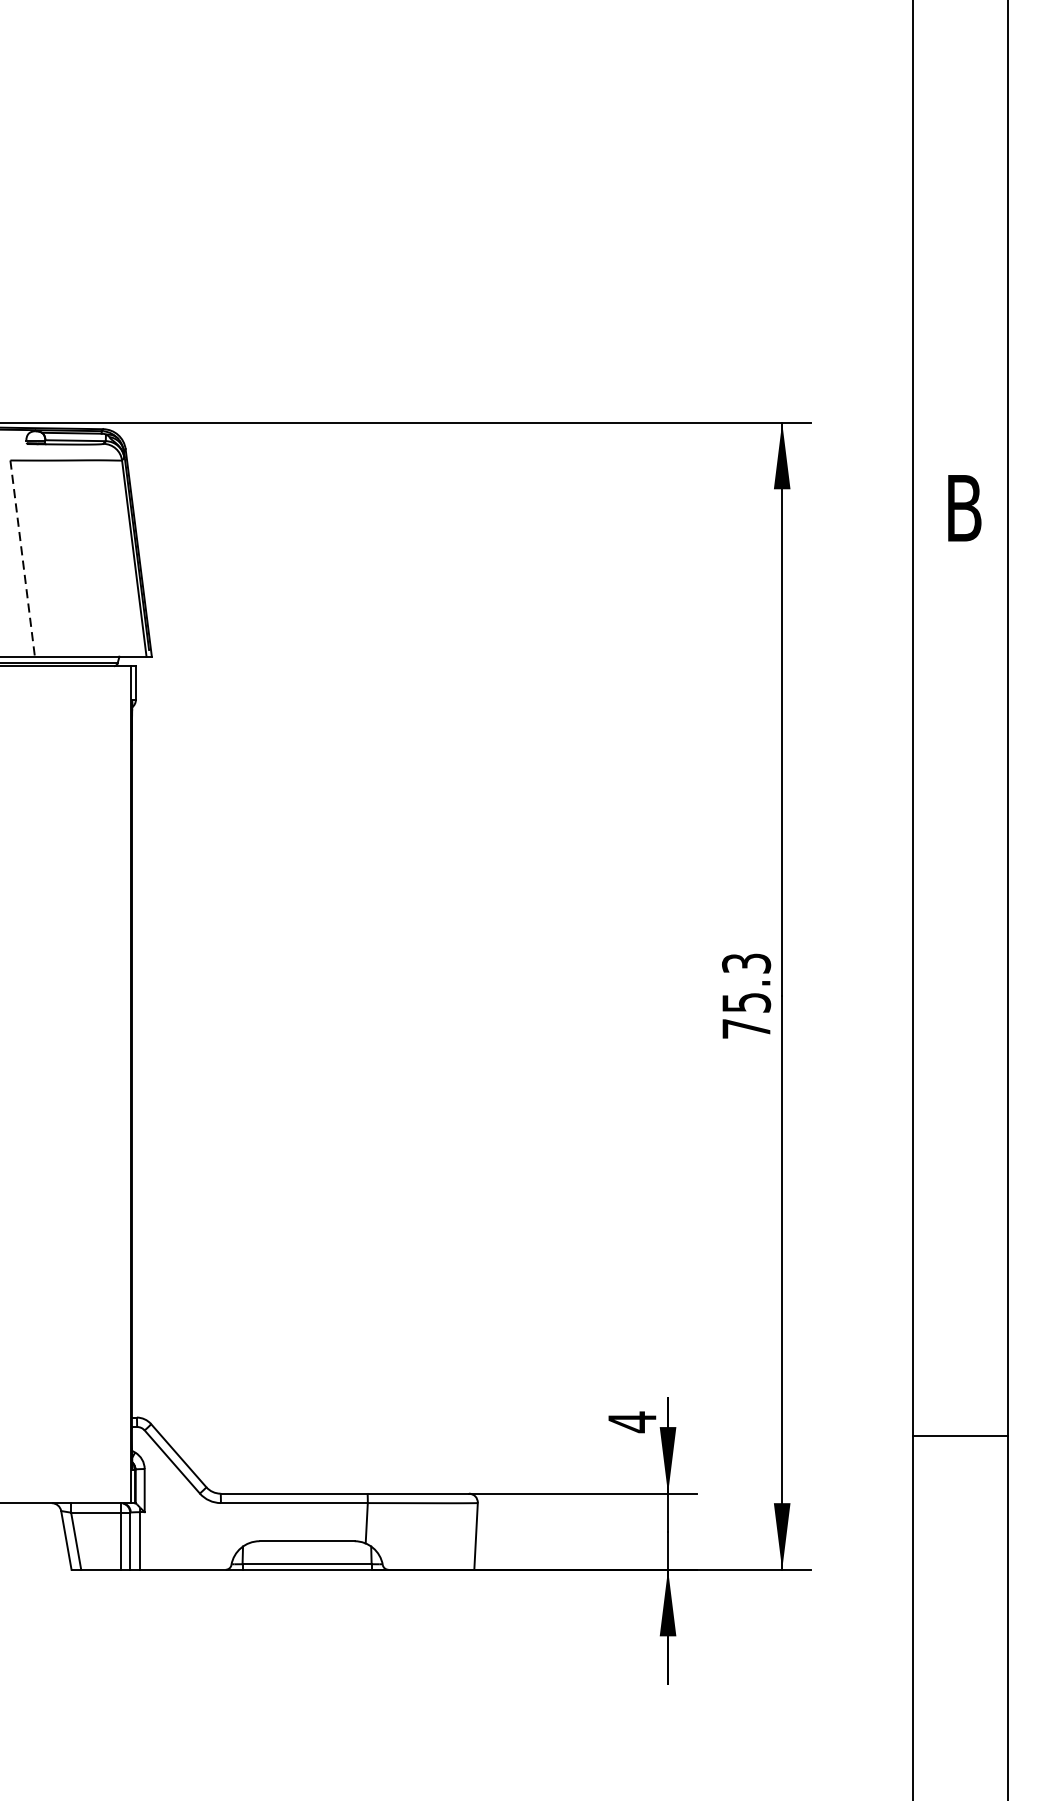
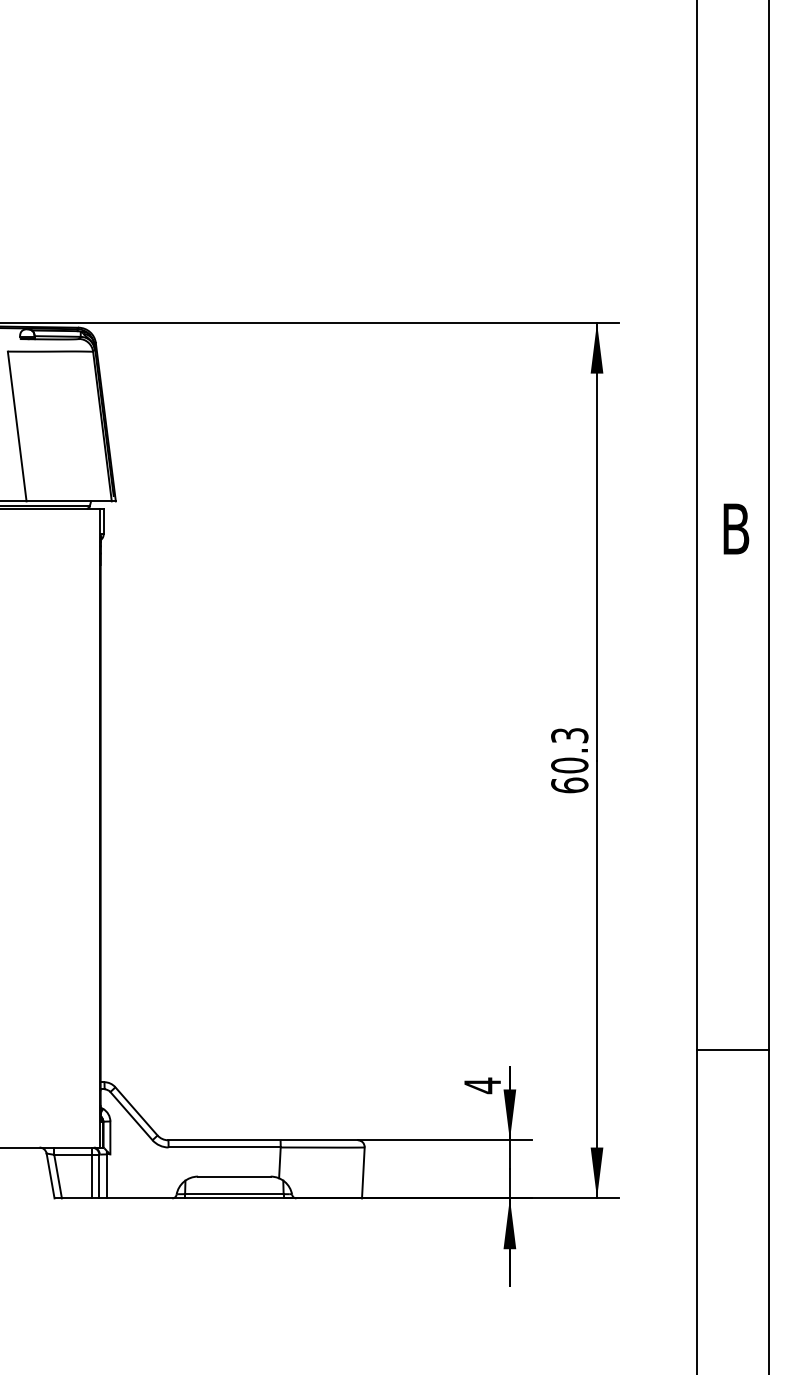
text: (964, 507) -> (736, 528), moved
line: (23, 558) -> (17, 426), dashed -> solid
text: (746, 1015) -> (569, 775), 75.3 -> 60.3
line: (959, 1436) -> (732, 1050), moved

